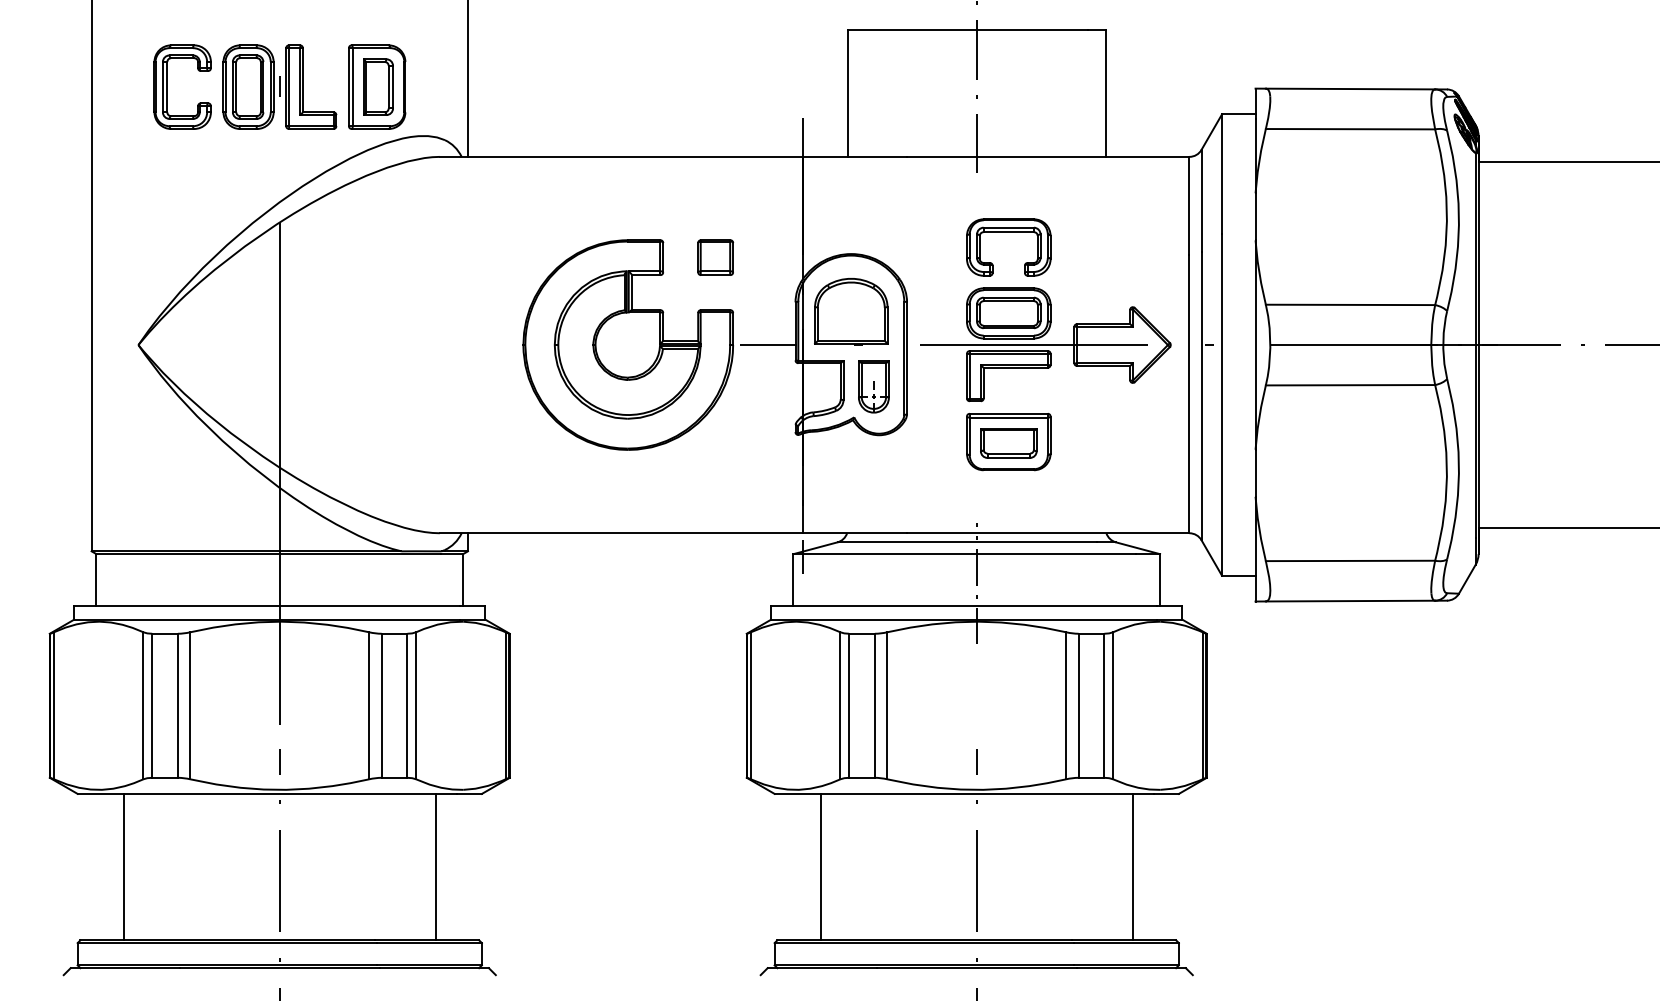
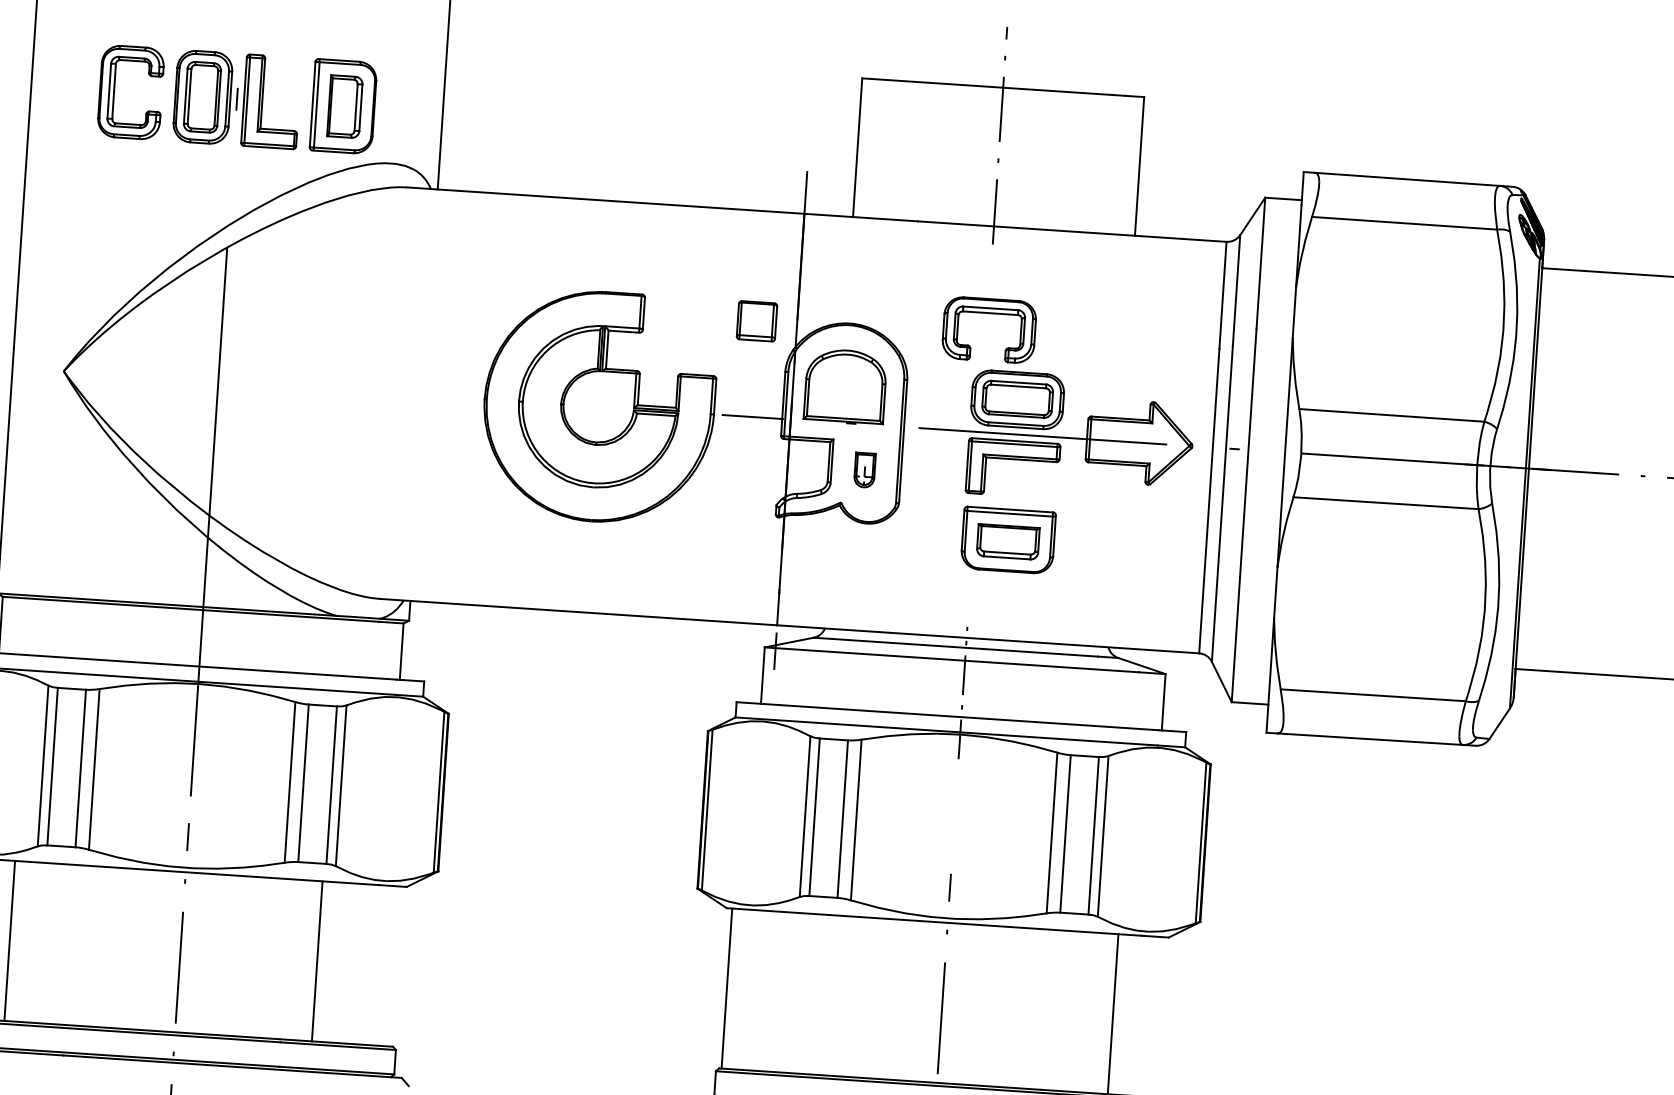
part: (1008, 232) -> (990, 313), moved
part: (715, 257) -> (756, 321), moved
part: (873, 386) -> (864, 469), size x0.6
line: (435, 866) -> (316, 960), moved
line: (820, 866) -> (726, 987), moved

